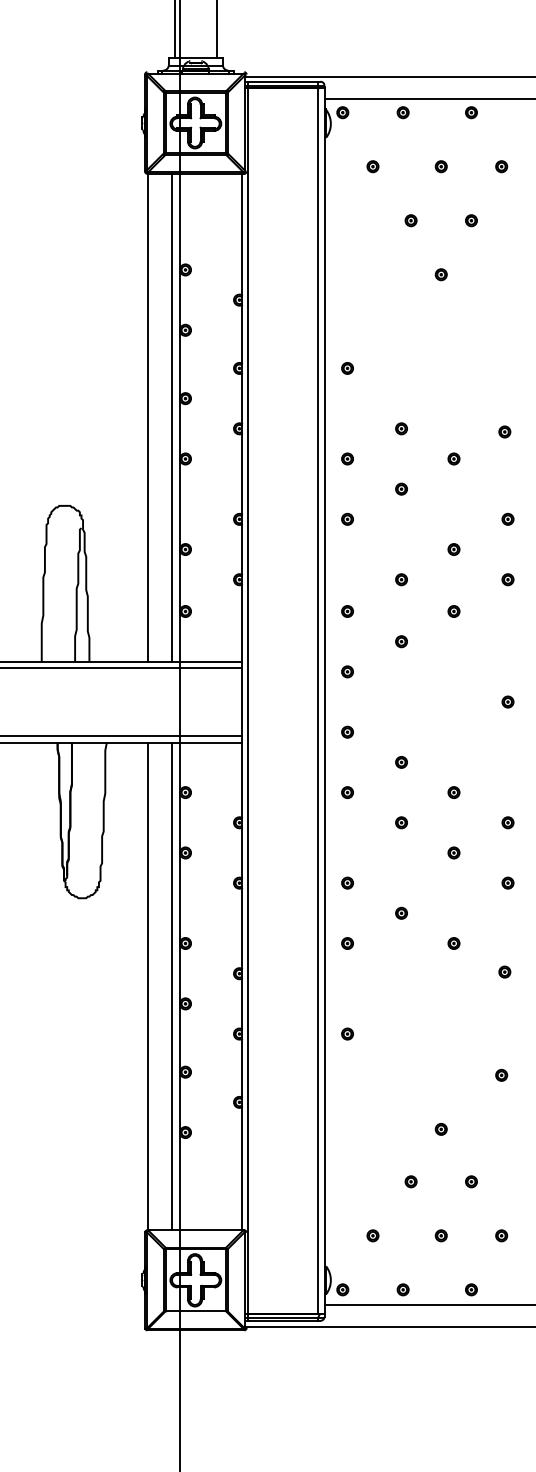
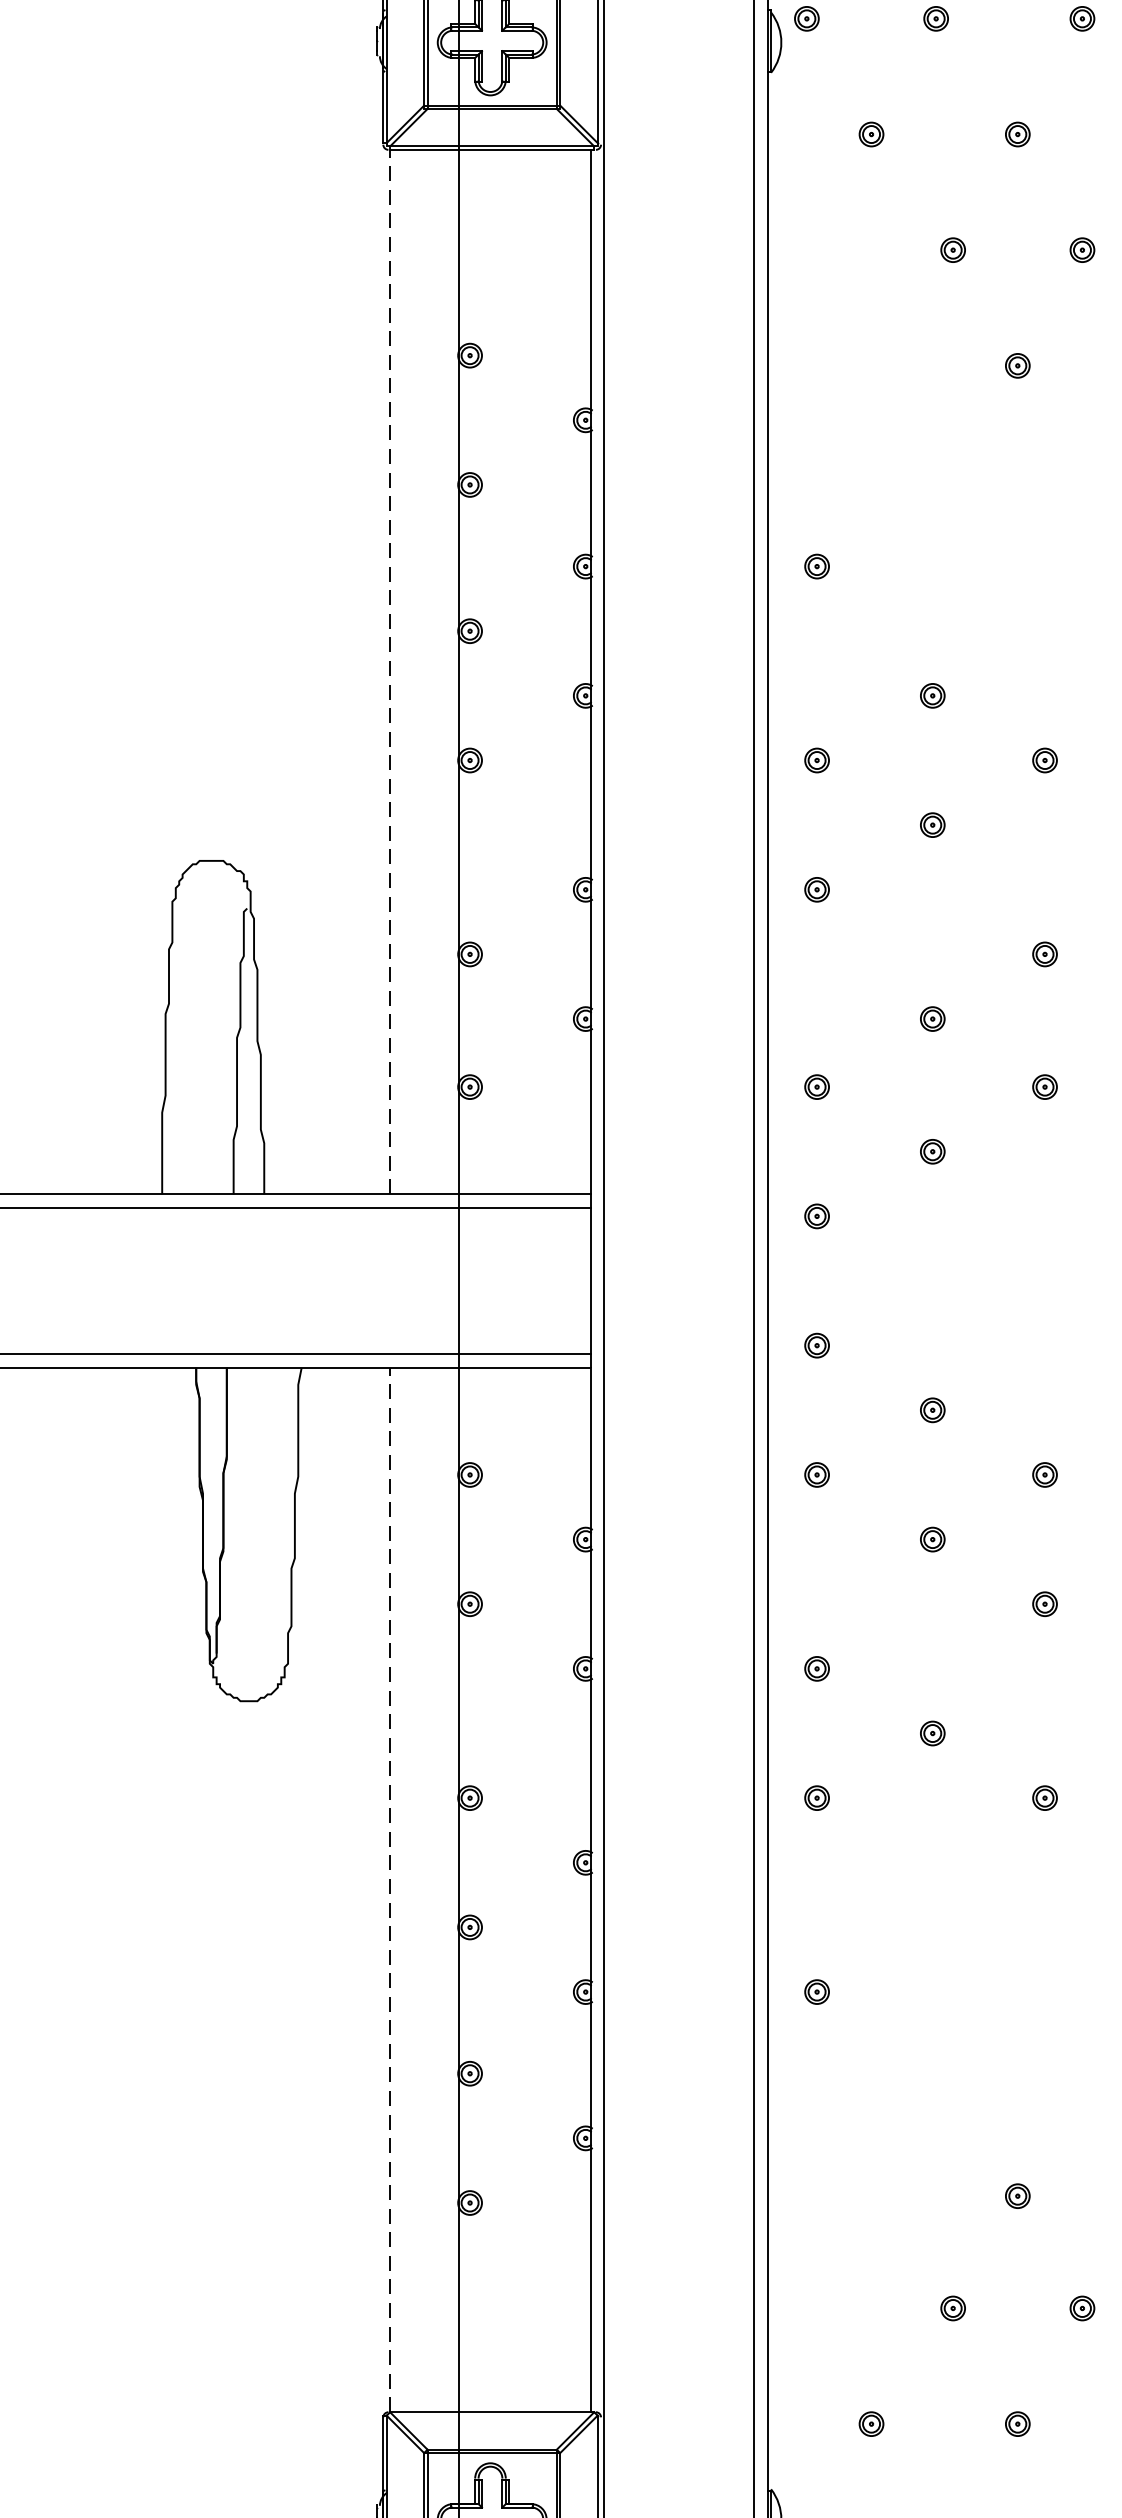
line: (148, 417) -> (390, 671), solid -> dashed
line: (172, 417) -> (442, 671), removed
line: (148, 986) -> (390, 1890), solid -> dashed
line: (172, 986) -> (442, 1890), removed

